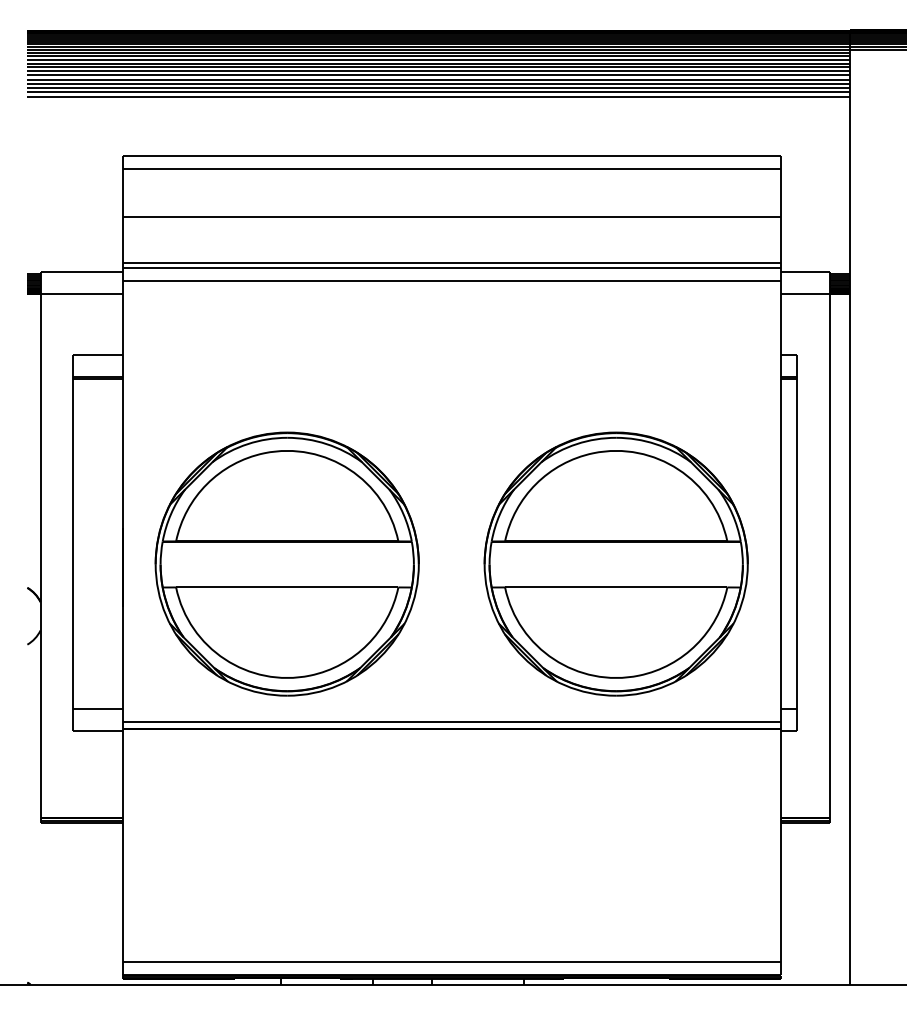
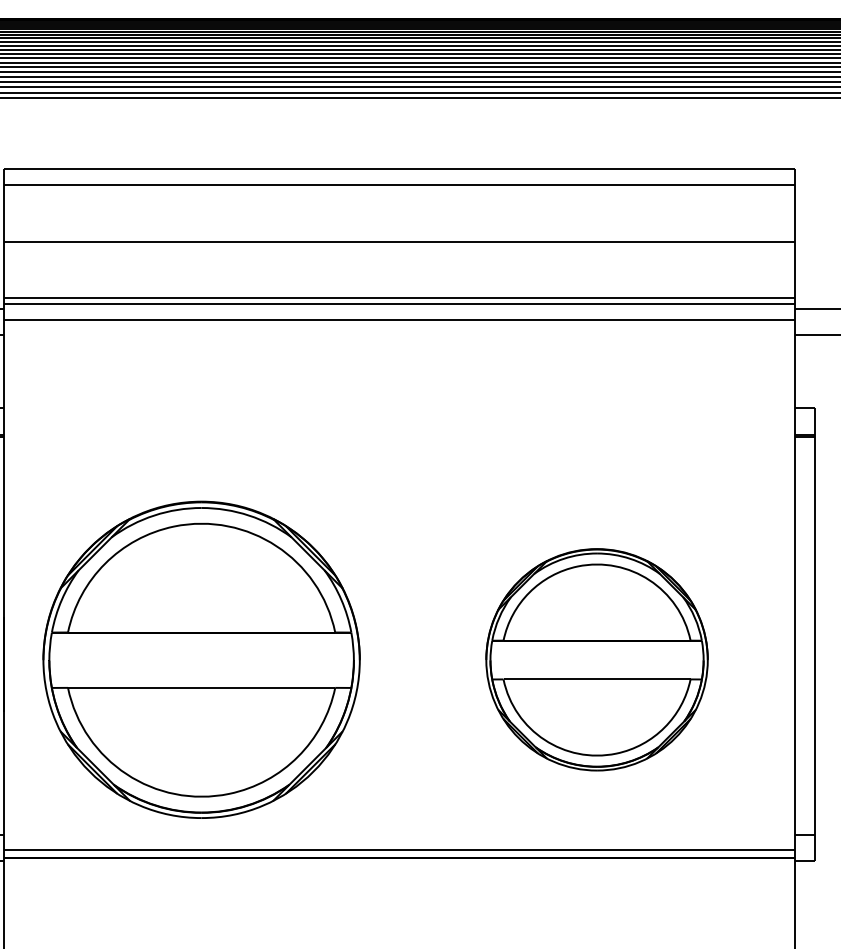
part: (615, 563) -> (596, 659), size x0.7

